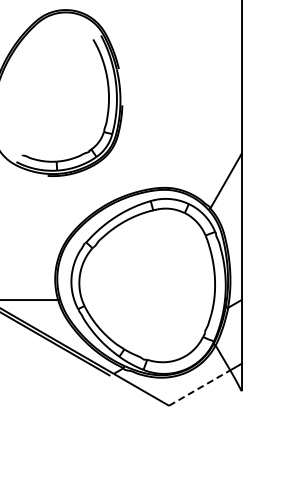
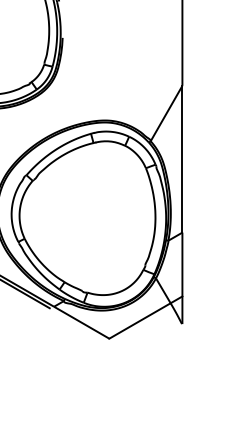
line: (200, 387) -> (140, 320), dashed -> solid

